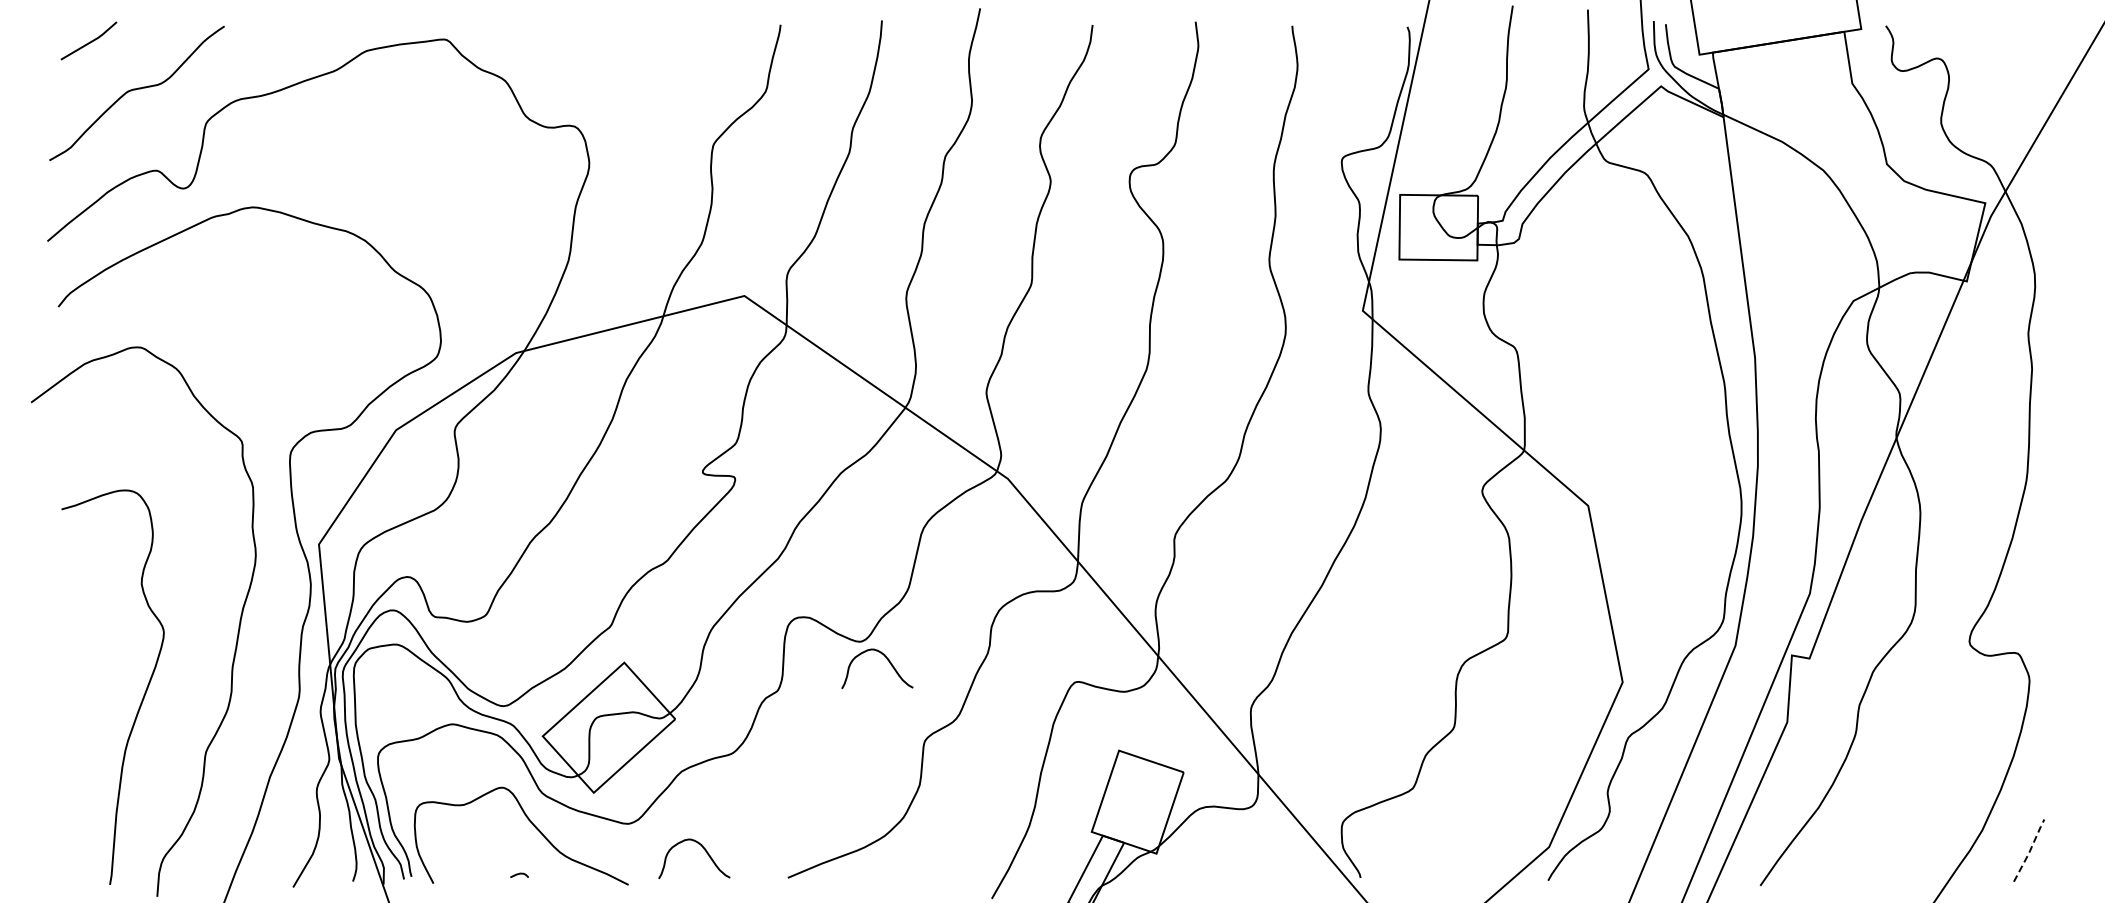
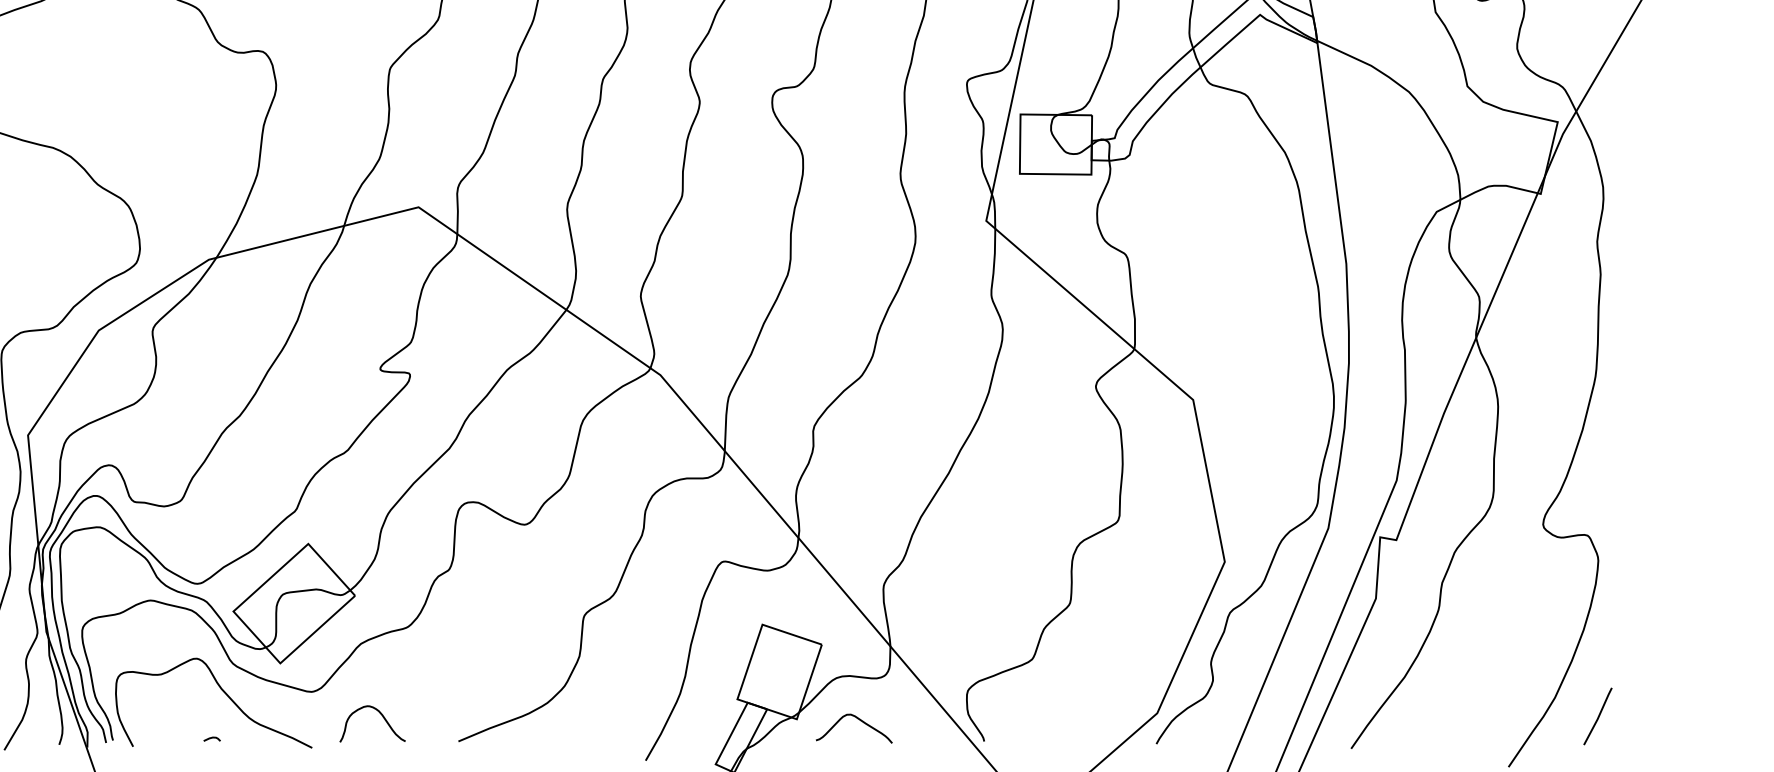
curve: (886, 659) -> (549, 540), removed
line: (2030, 850) -> (1599, 716), dashed -> solid
curve: (1223, 854) -> (858, 720), added

